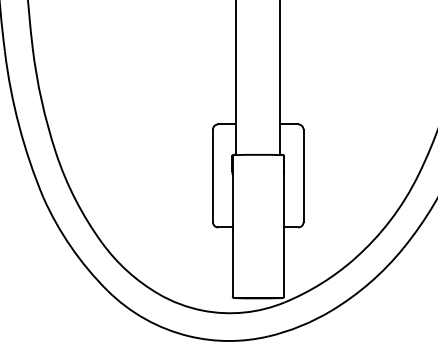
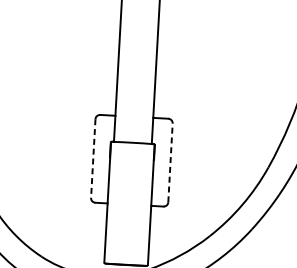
line: (303, 175) -> (170, 162), solid -> dashed
line: (212, 176) -> (92, 159), solid -> dashed

